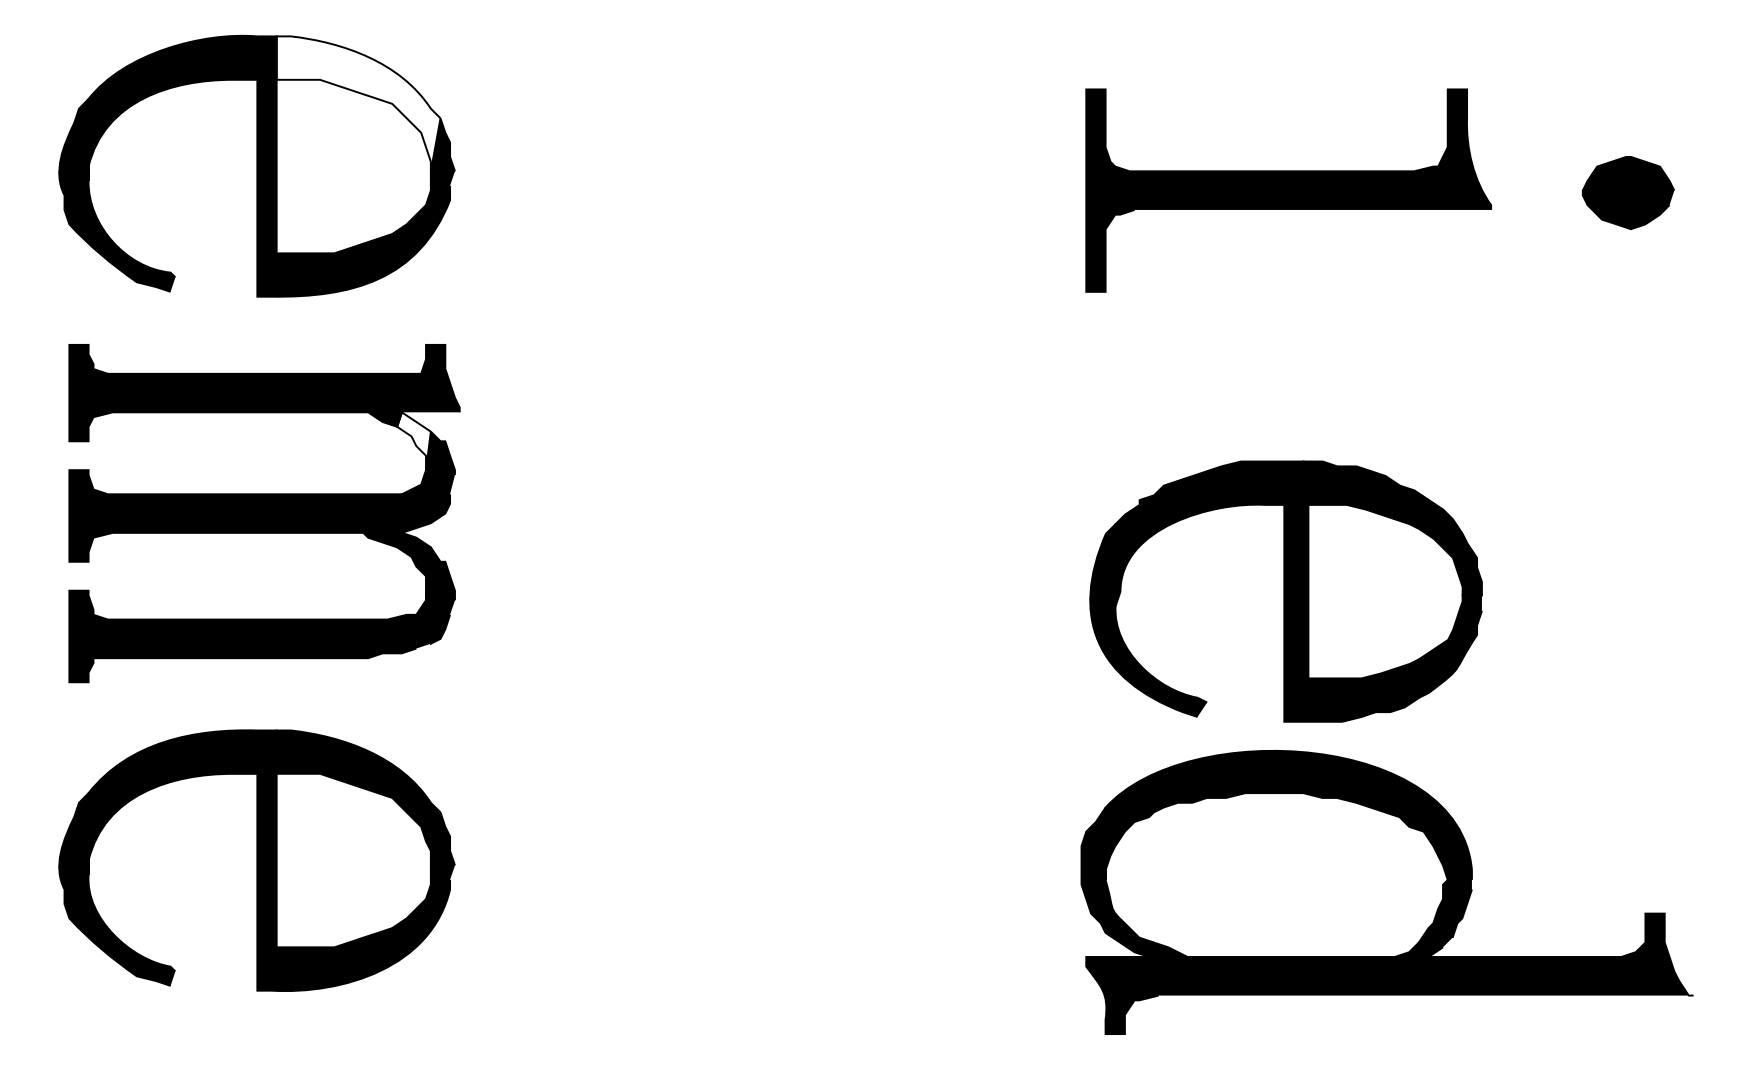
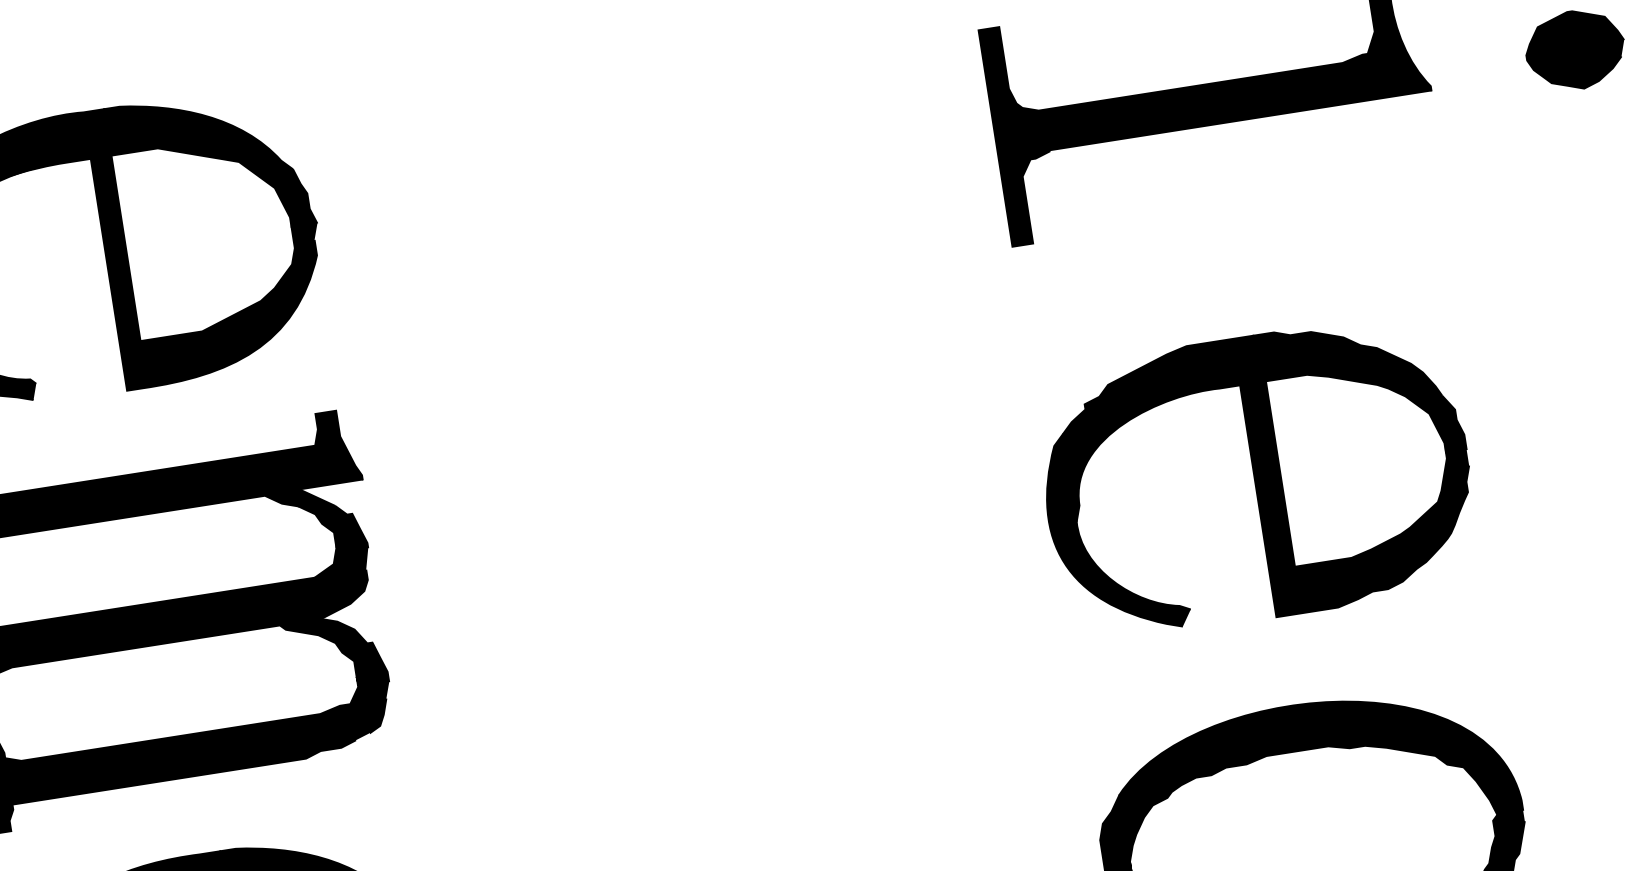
fill: (358, 103) -> (202, 167), added
fill: (413, 441) -> (318, 519), added
part: (1285, 591) -> (1255, 477), moved

